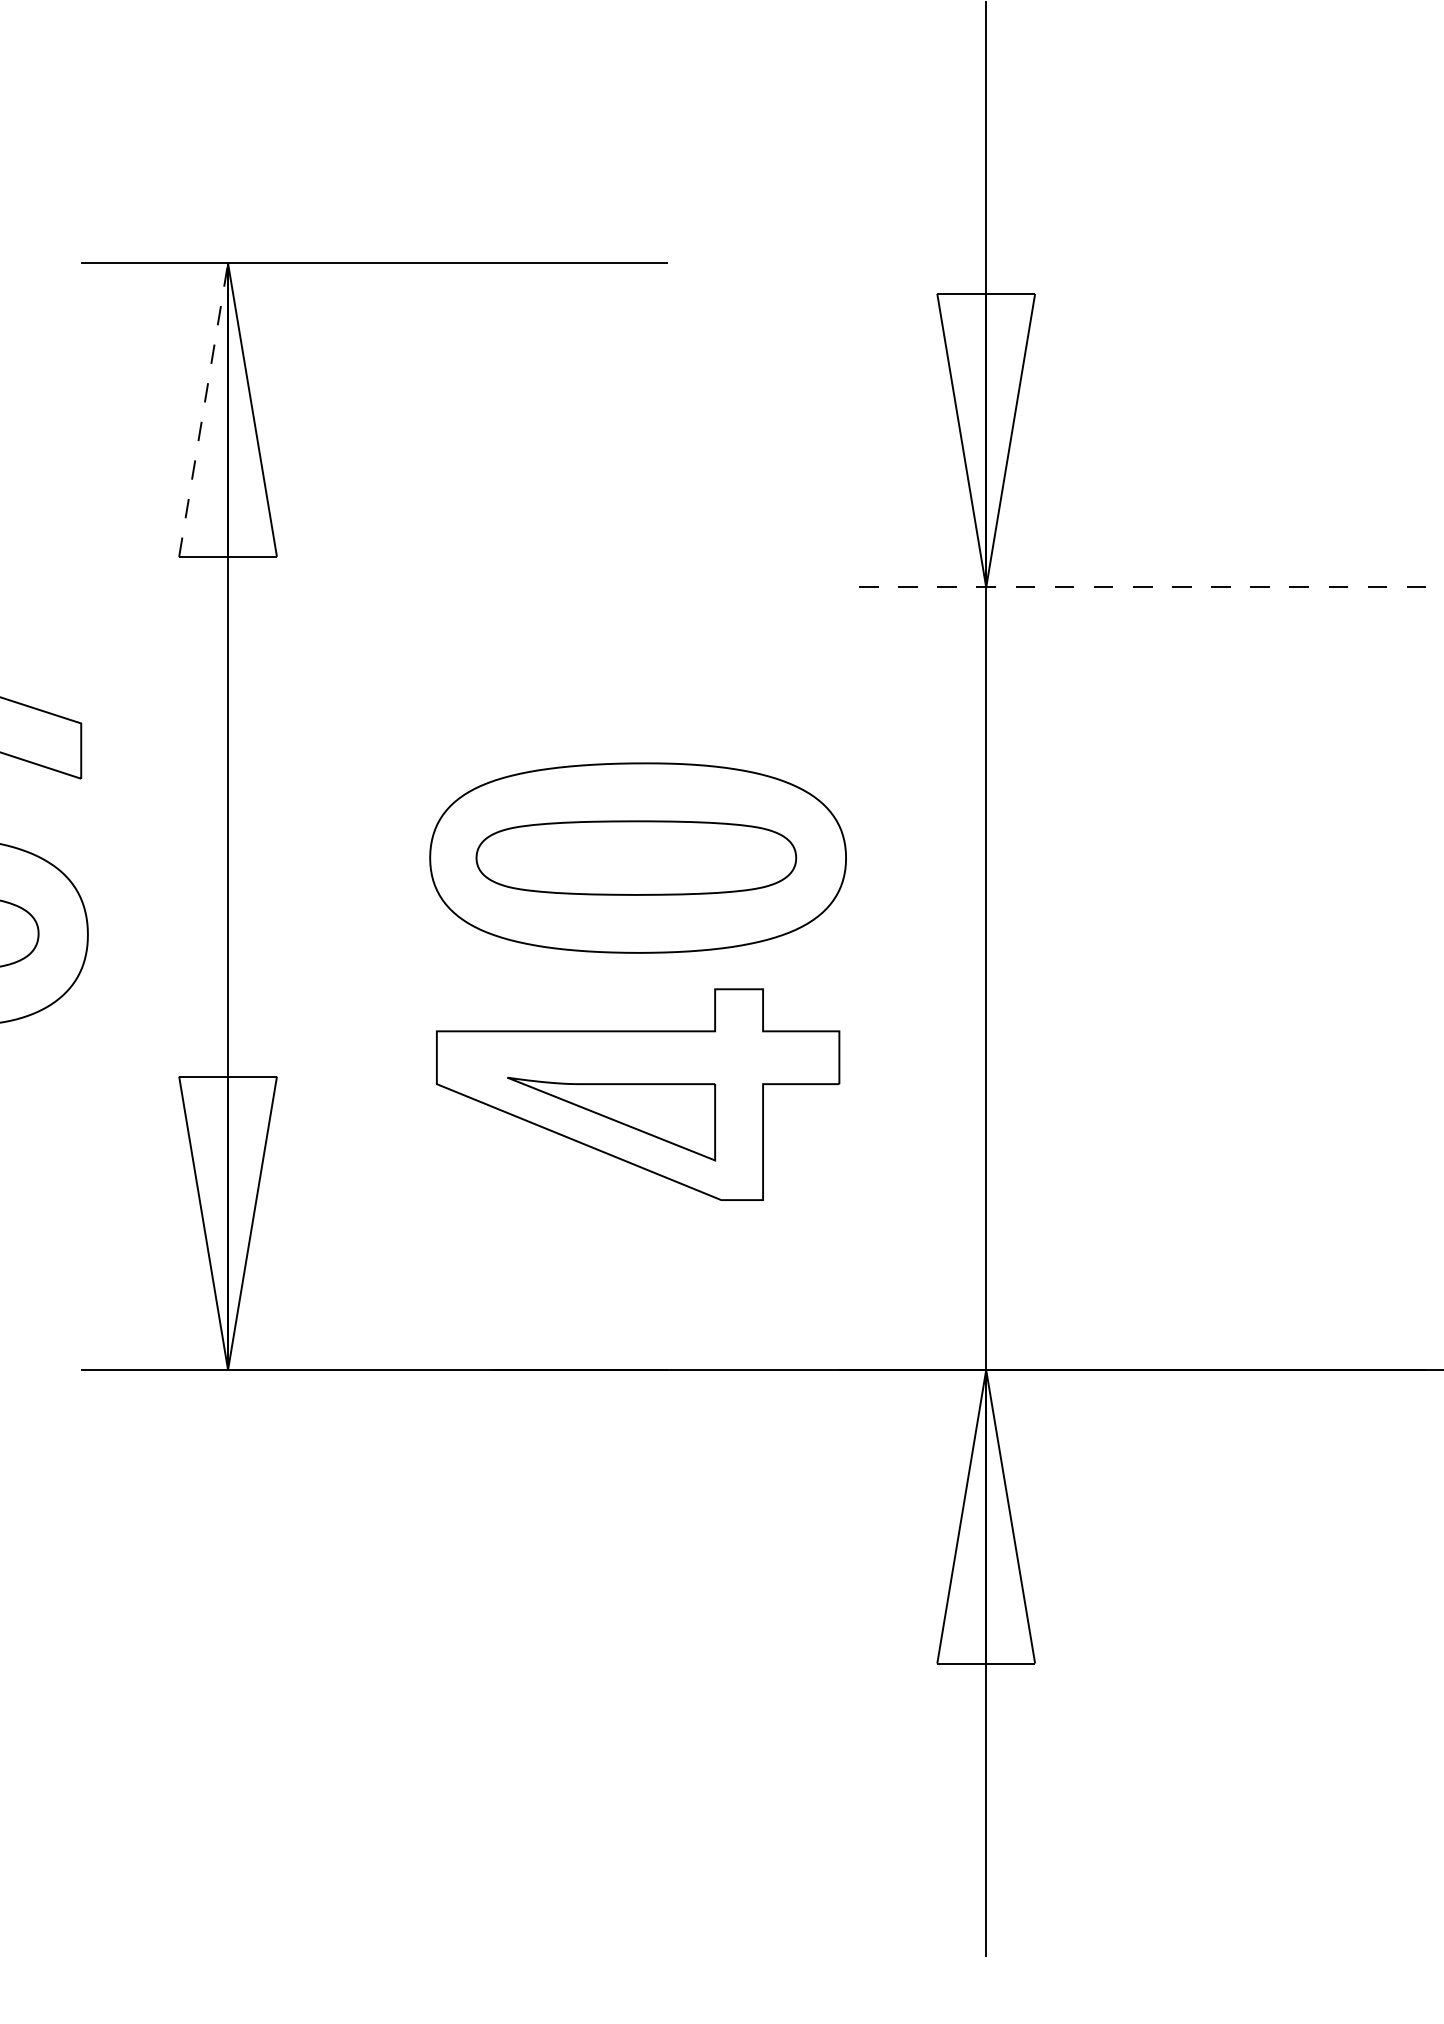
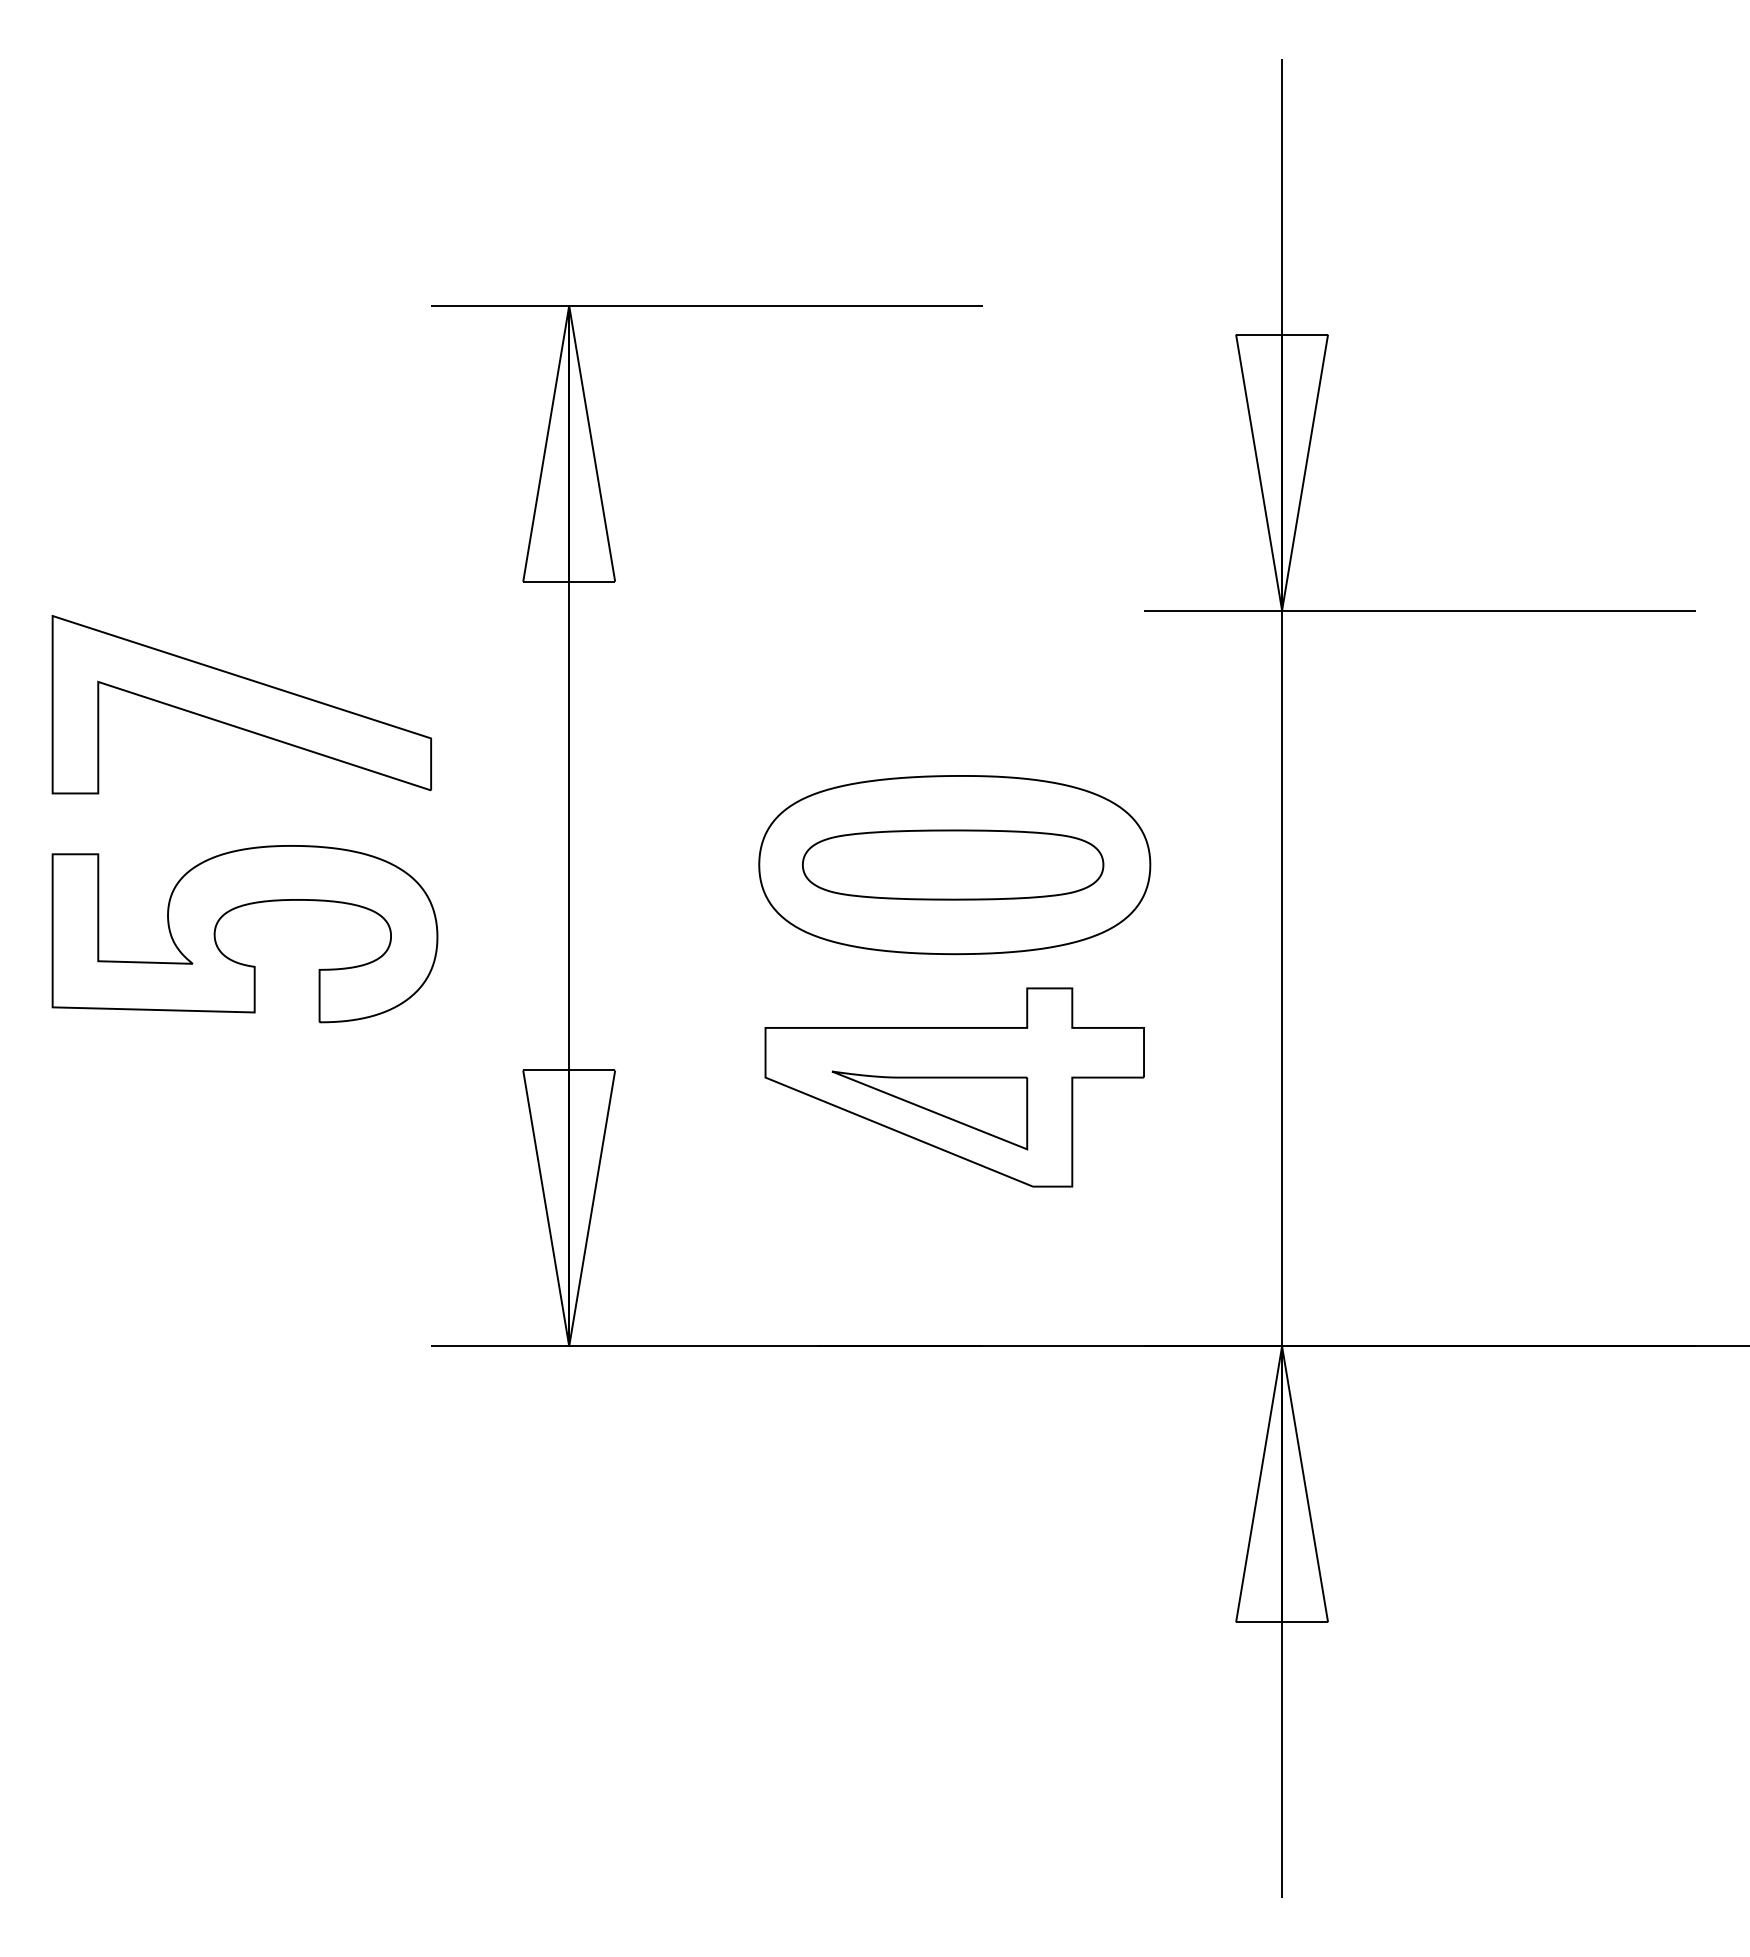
line: (203, 409) -> (546, 443), dashed -> solid
line: (1133, 587) -> (1420, 610), dashed -> solid

